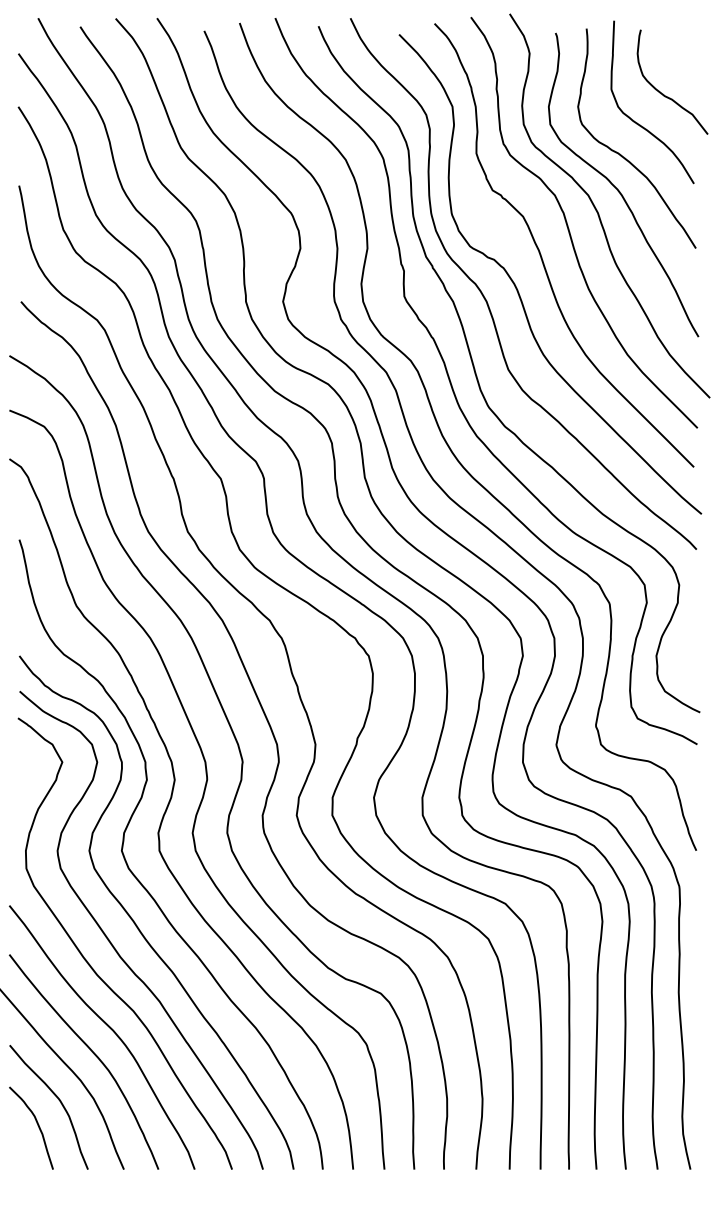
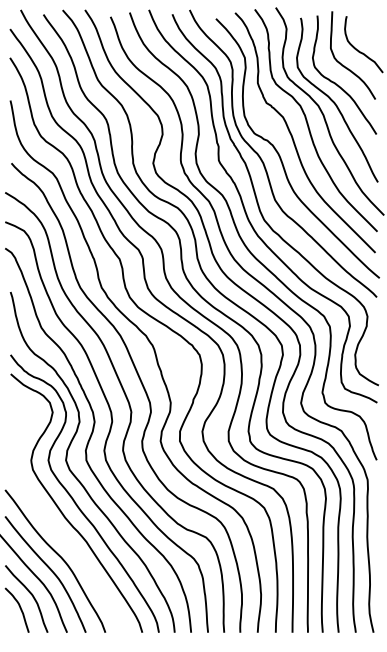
curve: (93, 965) -> (50, 522), removed

